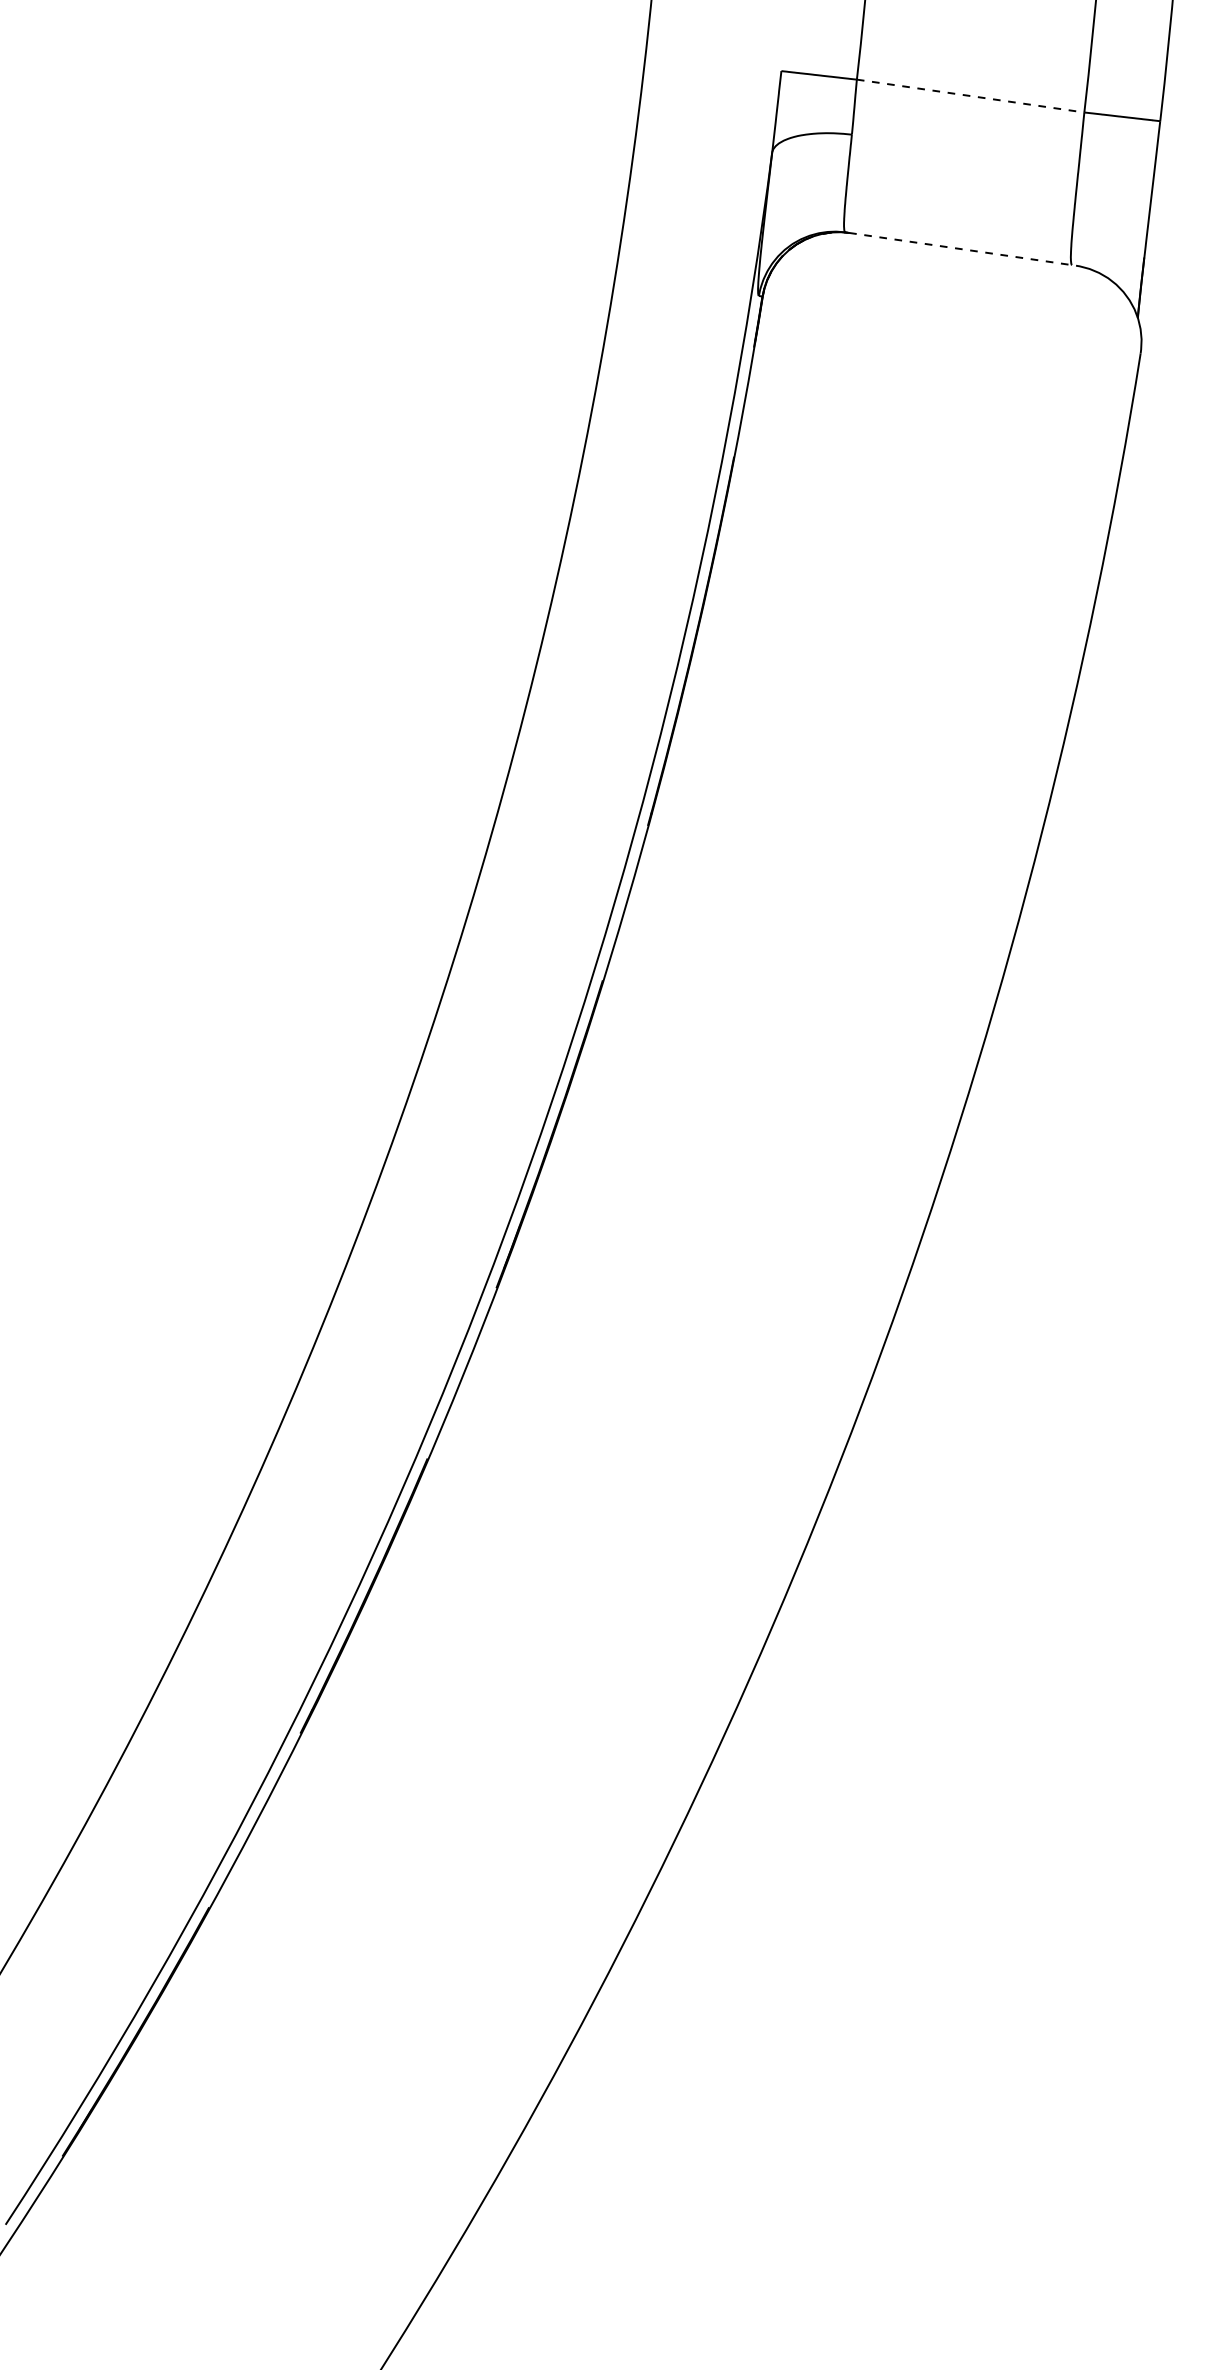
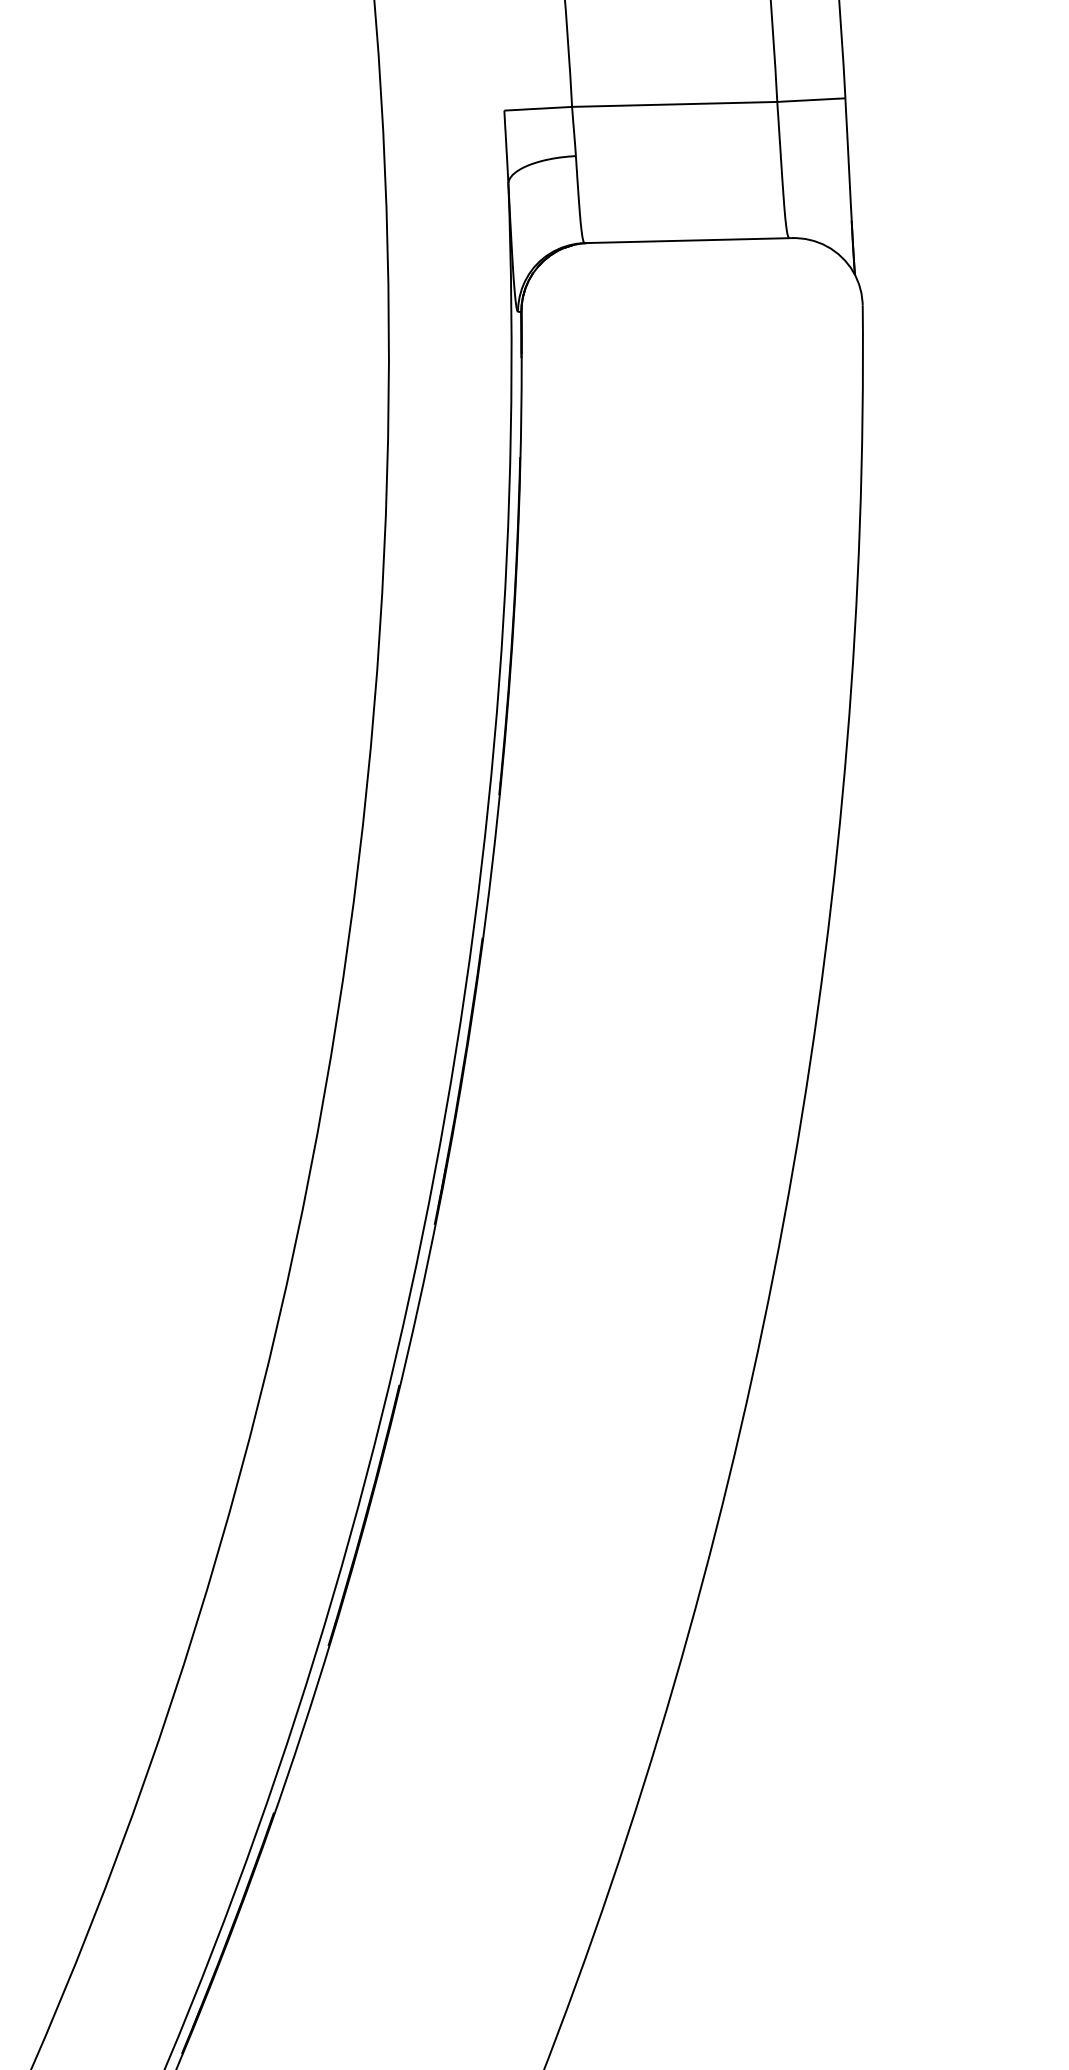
line: (970, 96) -> (674, 104), dashed -> solid
line: (962, 249) -> (690, 240), dashed -> solid

